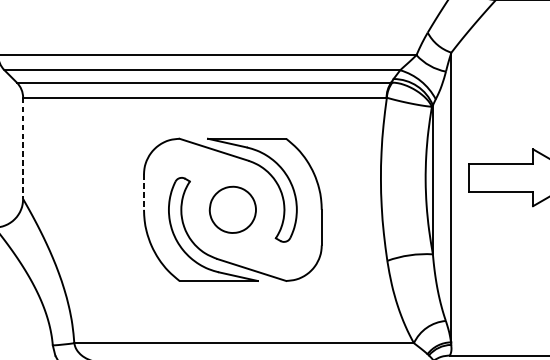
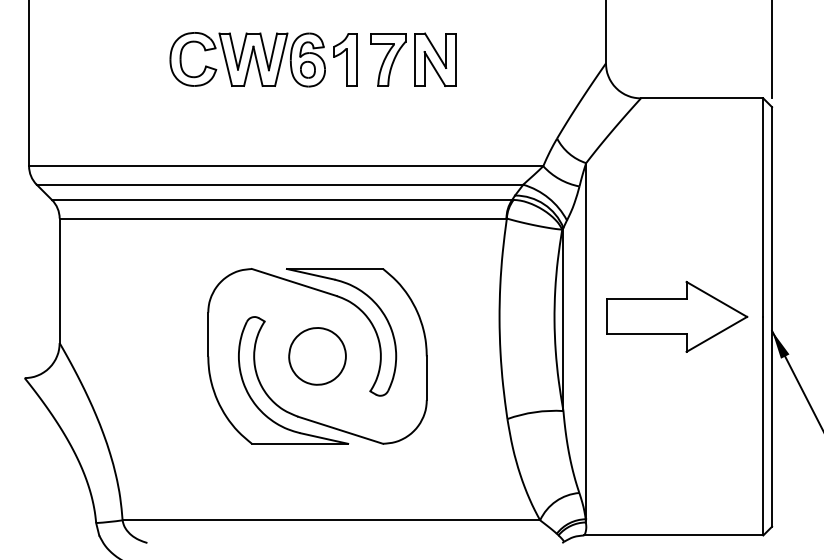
line: (23, 148) -> (59, 281), dashed -> solid
line: (144, 192) -> (208, 334), dashed -> solid

